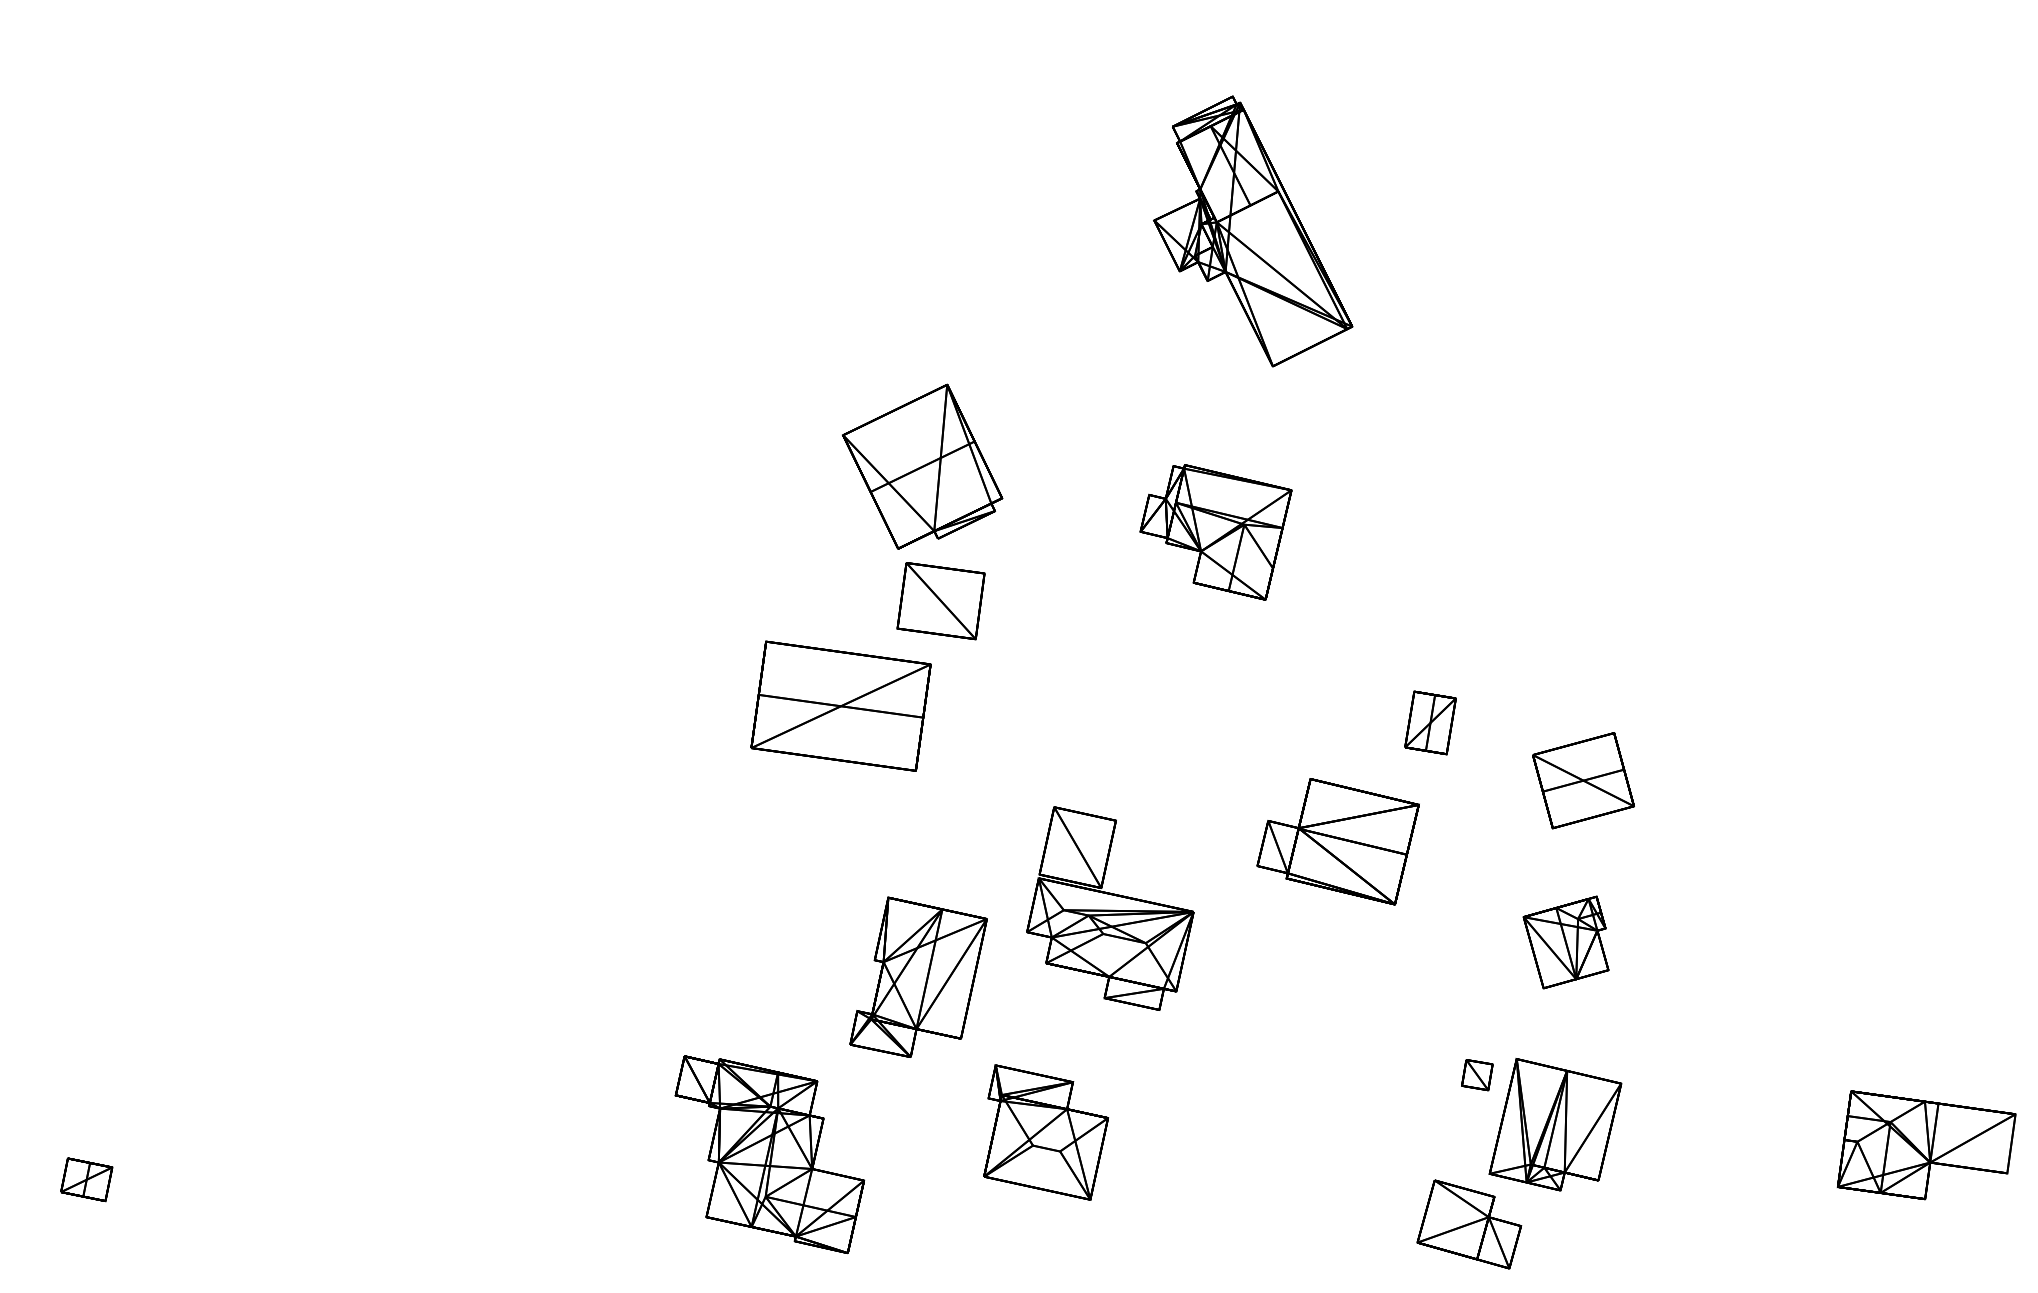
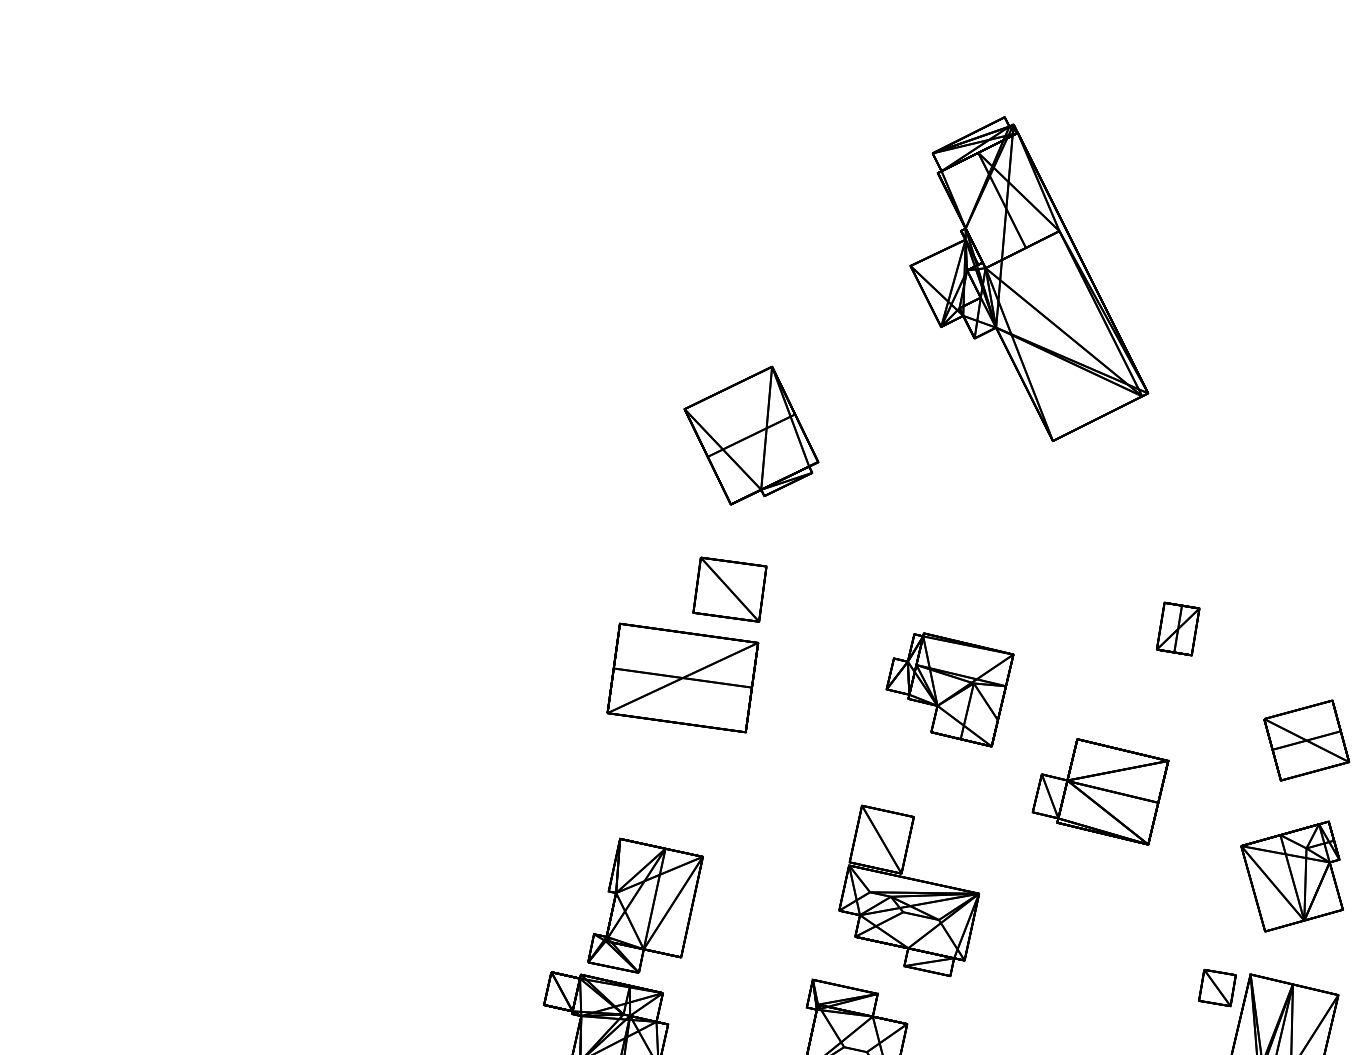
part: (1252, 231) -> (1028, 279), size x1.43
part: (922, 466) -> (751, 435), moved
part: (1215, 532) -> (949, 690), moved
part: (940, 601) -> (729, 590), moved
part: (1430, 722) -> (1178, 628), moved
part: (1110, 908) -> (909, 890), moved
part: (1565, 942) -> (1291, 876), size x1.43
part: (918, 976) -> (645, 905), moved
part: (1477, 1074) -> (1217, 987), size x1.43

